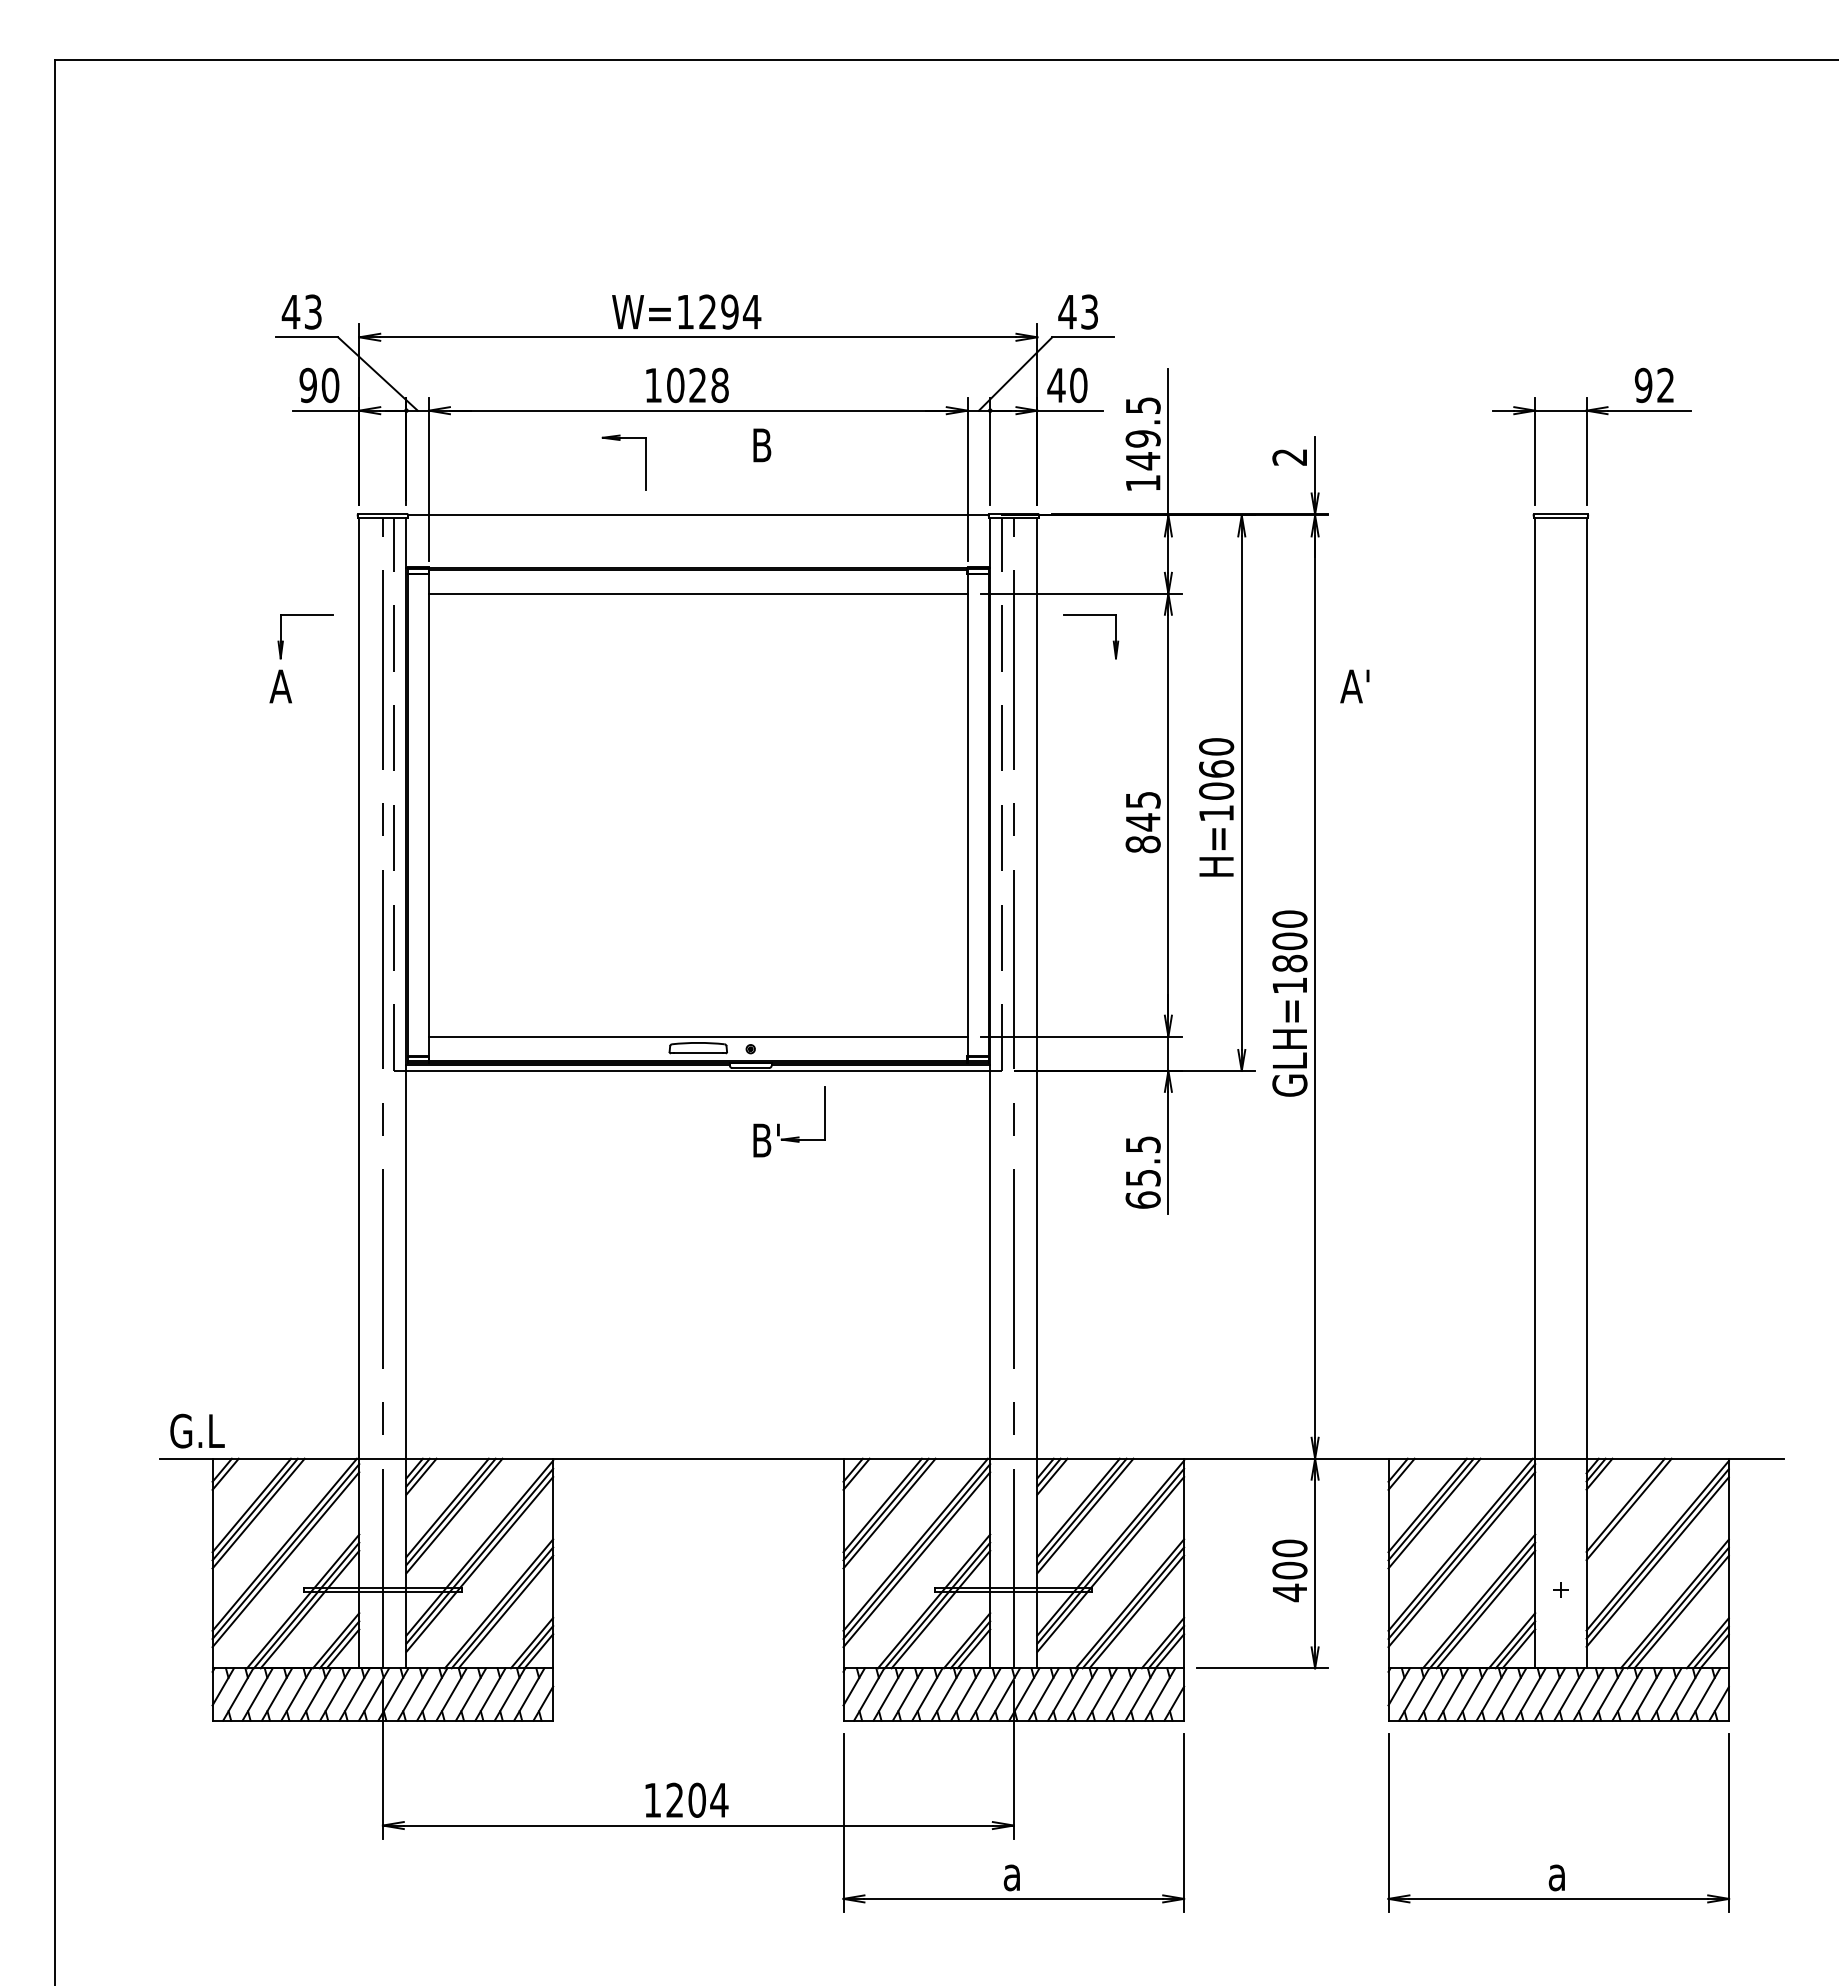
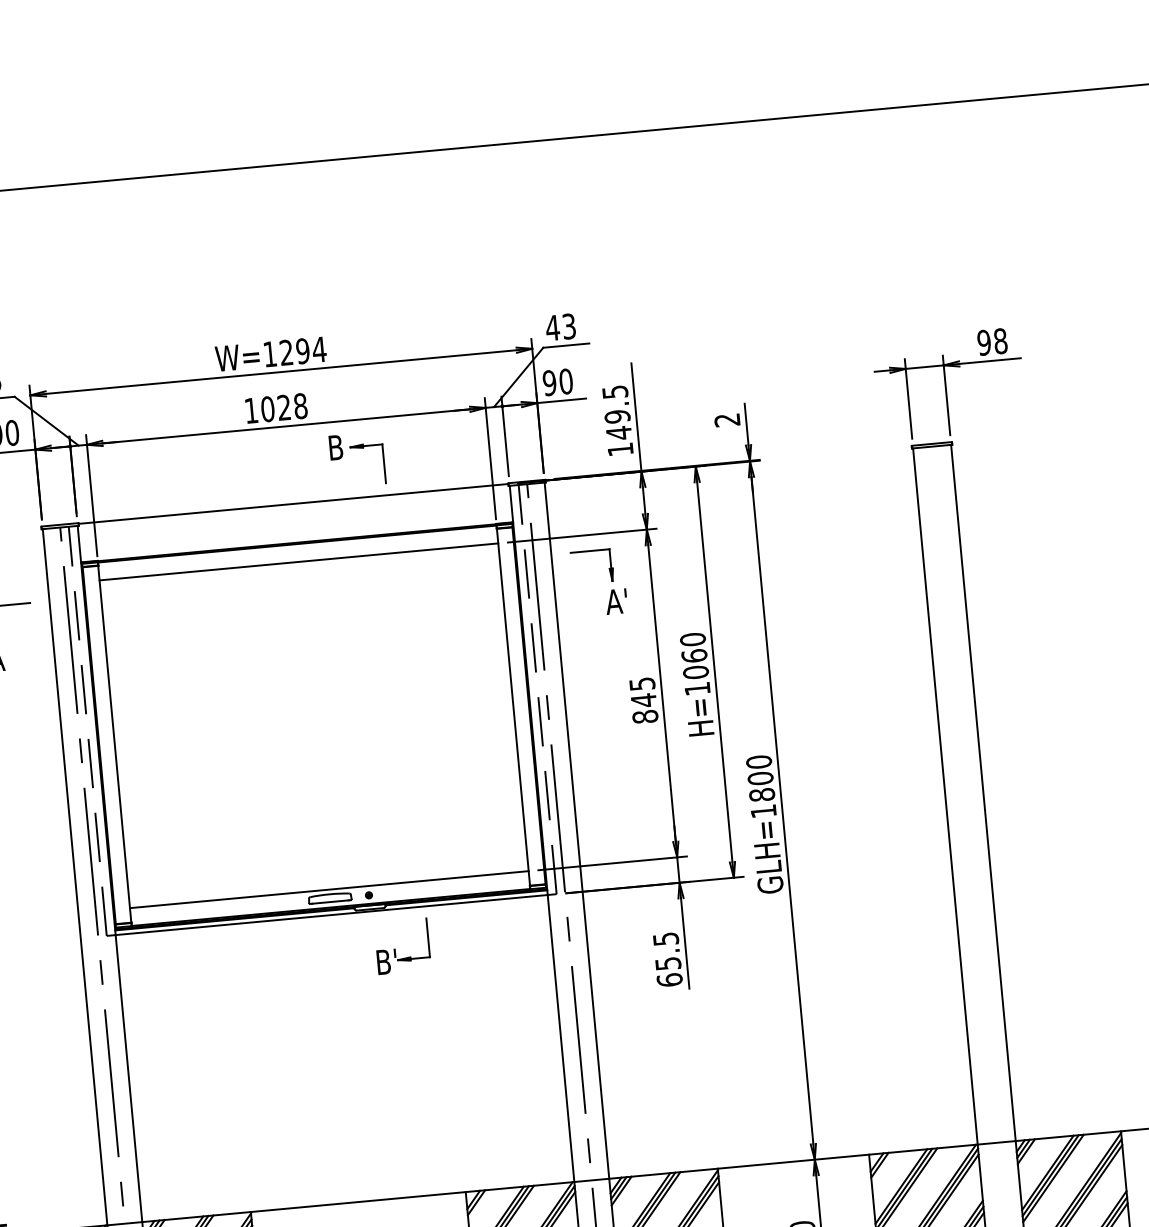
text: (1056, 385) -> (549, 383), 40 -> 90
text: (1665, 385) -> (1000, 341), 92 -> 98
part: (645, 462) -> (383, 462), moved
text: (1354, 686) -> (616, 601), moved
line: (1632, 1513) -> (1053, 1178), added

